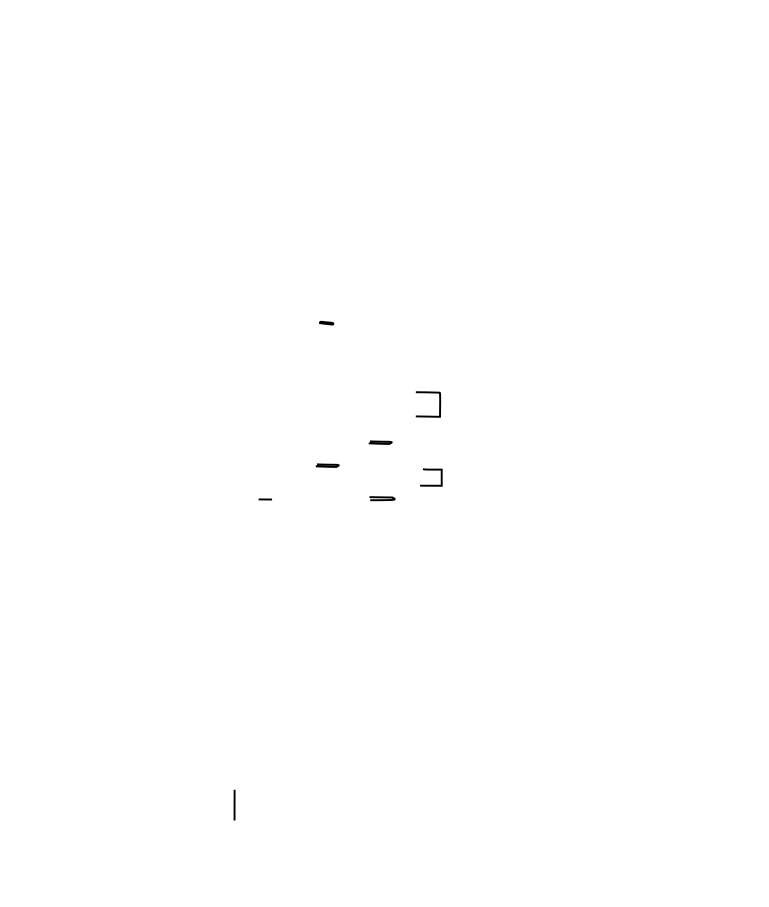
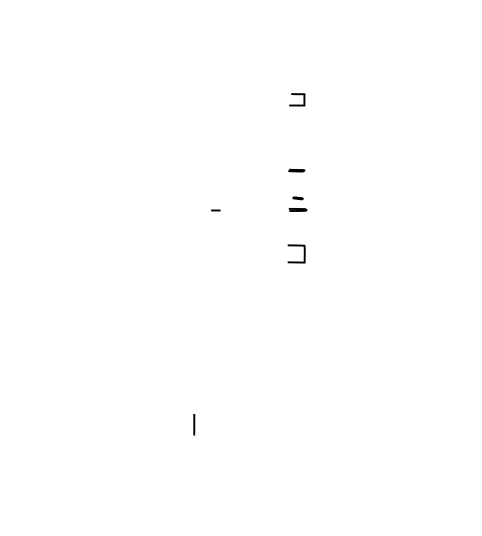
part: (326, 322) -> (297, 197), moved
curve: (428, 393) -> (296, 246), moved
line: (327, 465) -> (259, 186), removed
curve: (431, 470) -> (297, 94), moved

